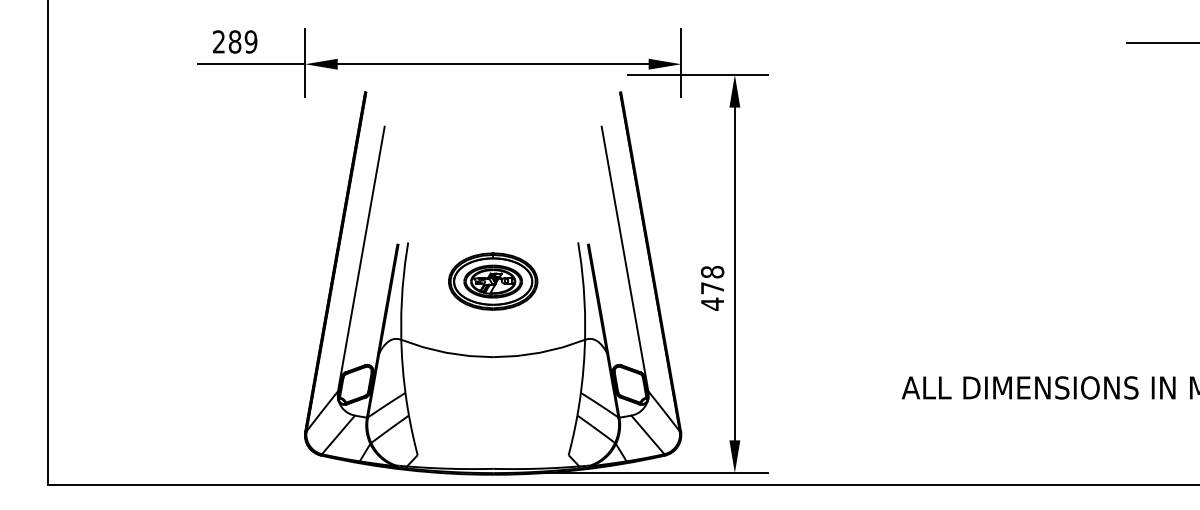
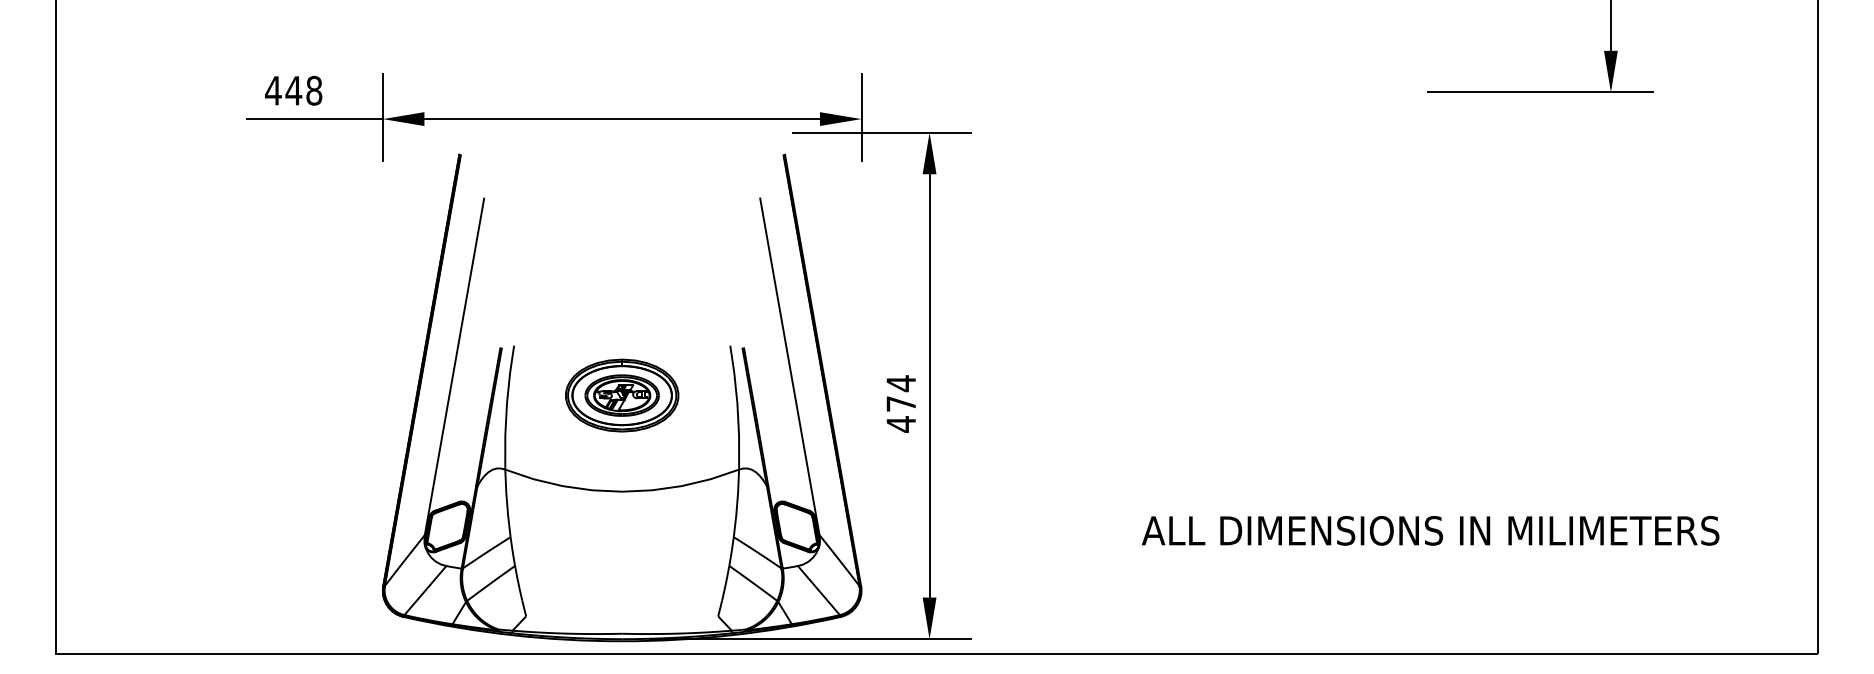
text: (234, 41) -> (293, 90), 289 -> 448
text: (712, 272) -> (901, 383), 478 -> 474

